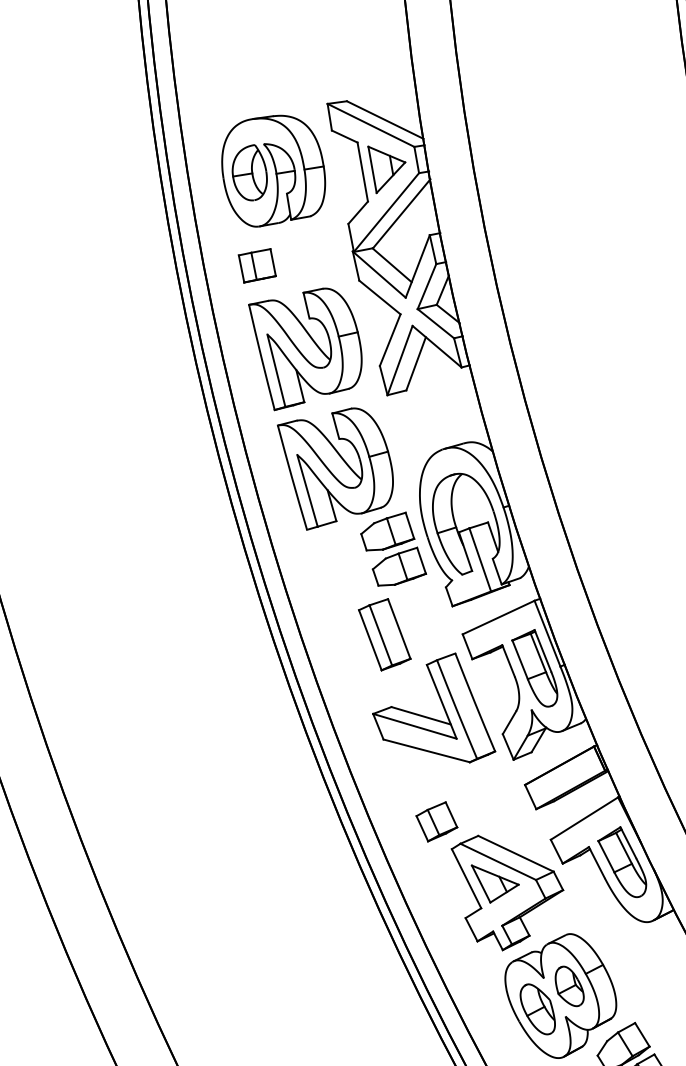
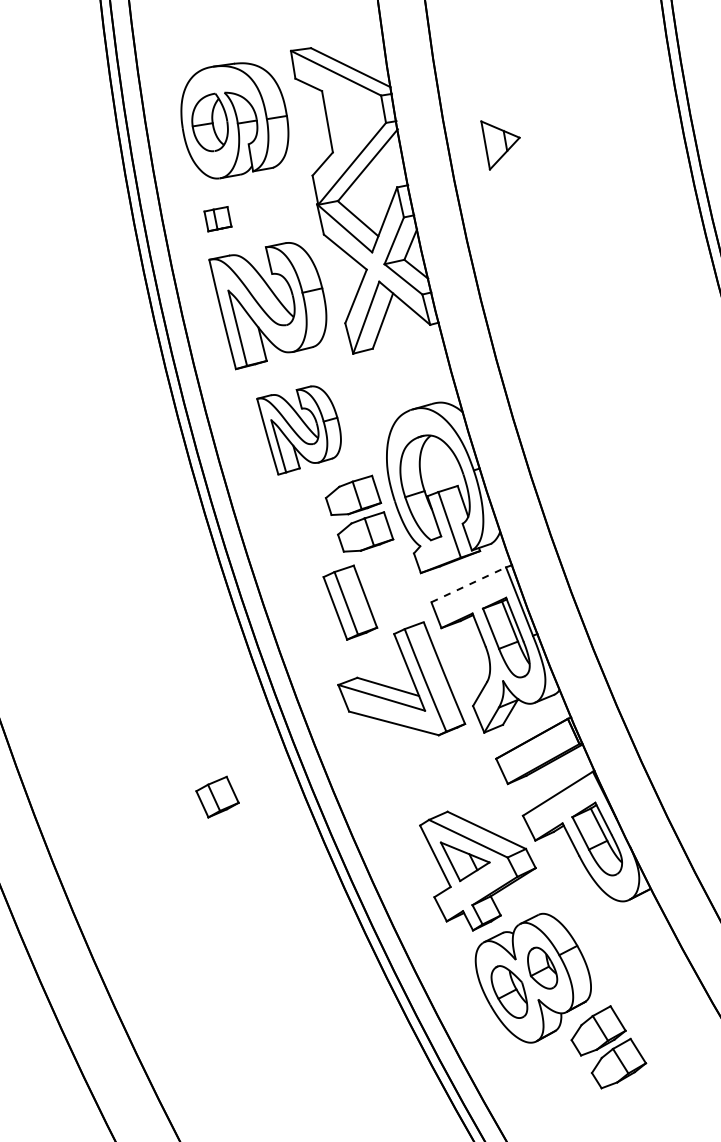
part: (386, 169) -> (500, 145), moved
part: (256, 265) -> (217, 218), size x0.7
part: (334, 469) -> (298, 430), size x0.7
line: (499, 617) -> (469, 584), solid -> dashed
part: (436, 821) -> (217, 796), moved

